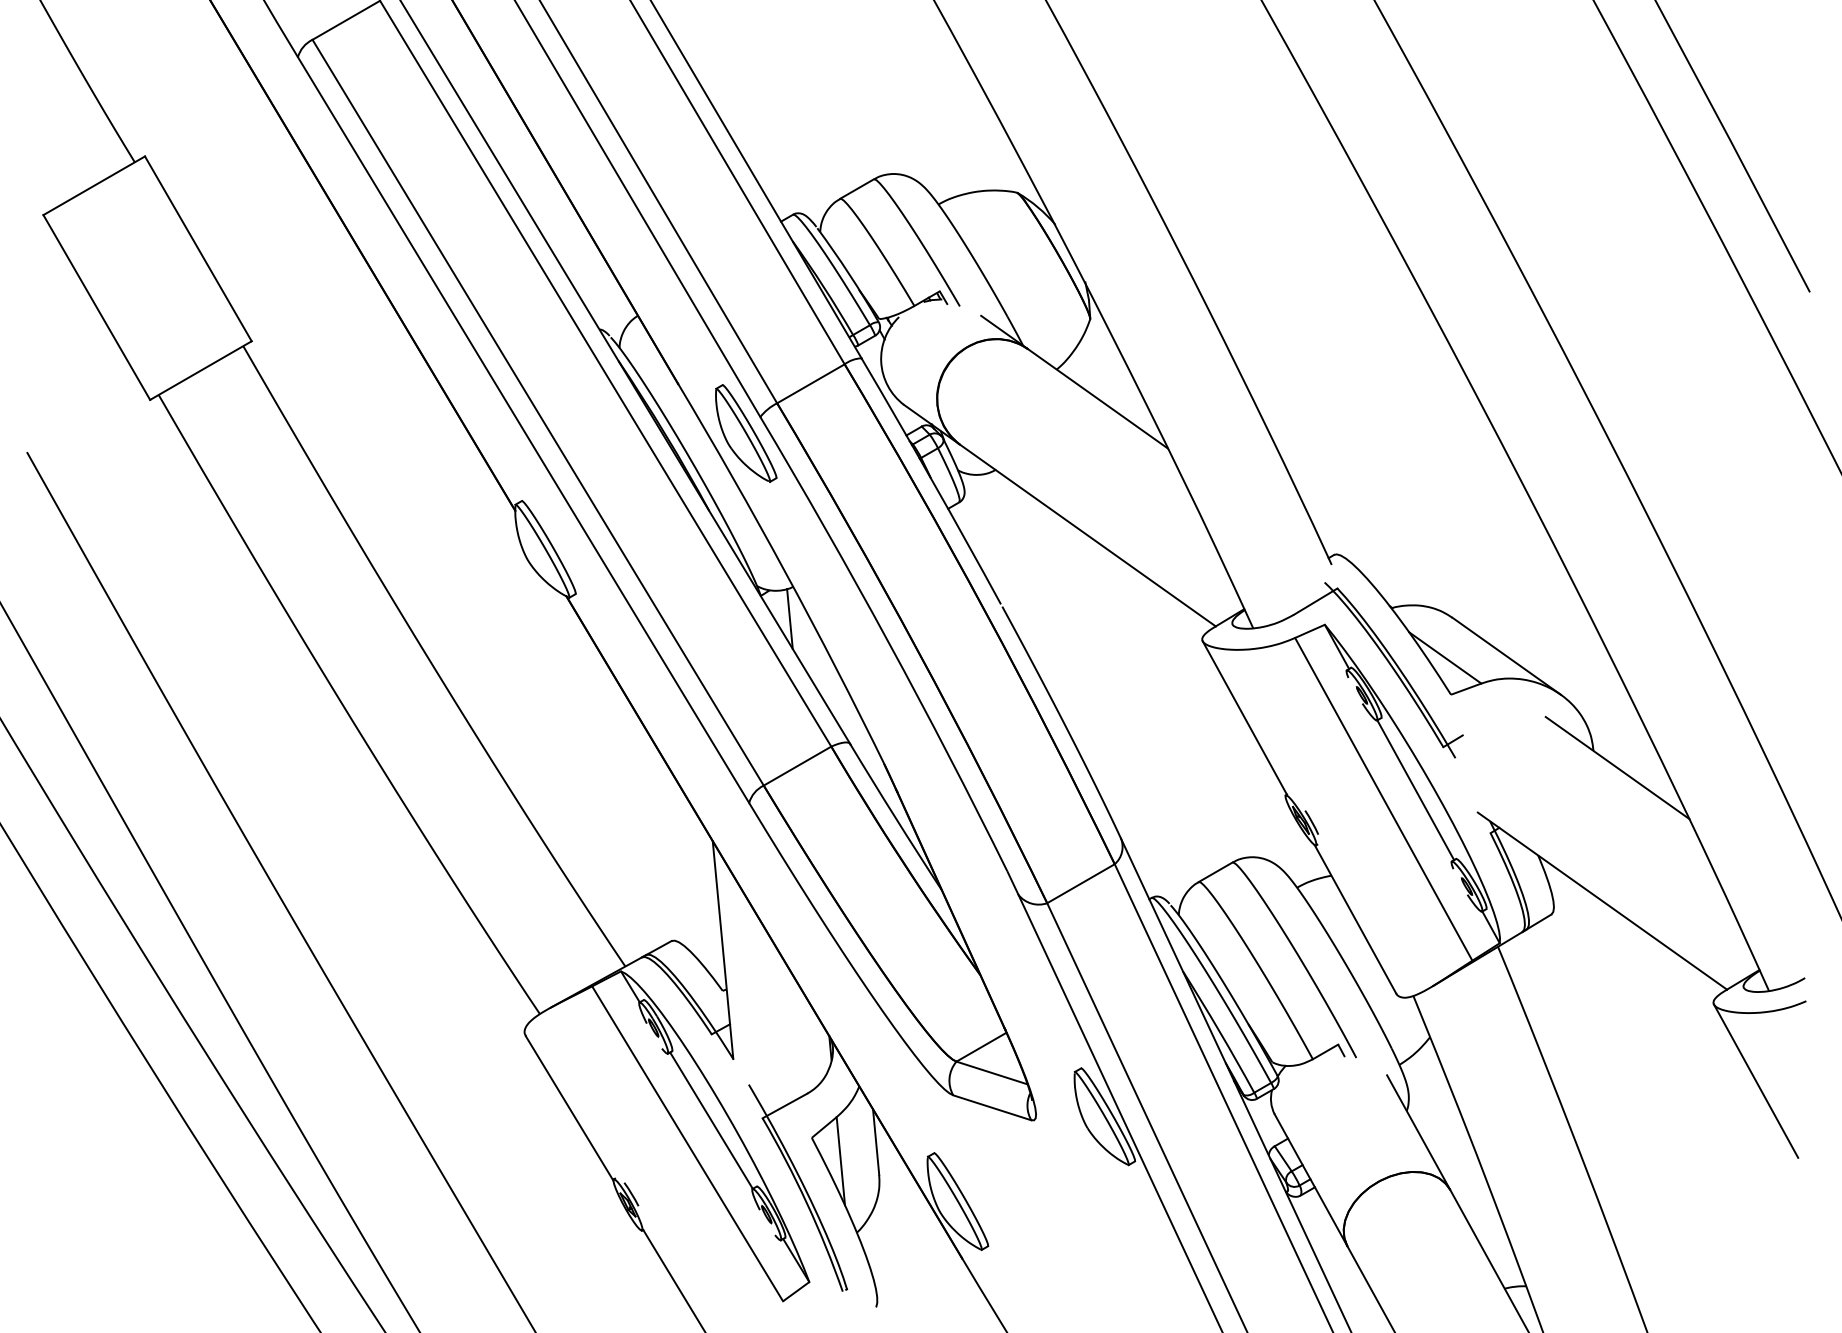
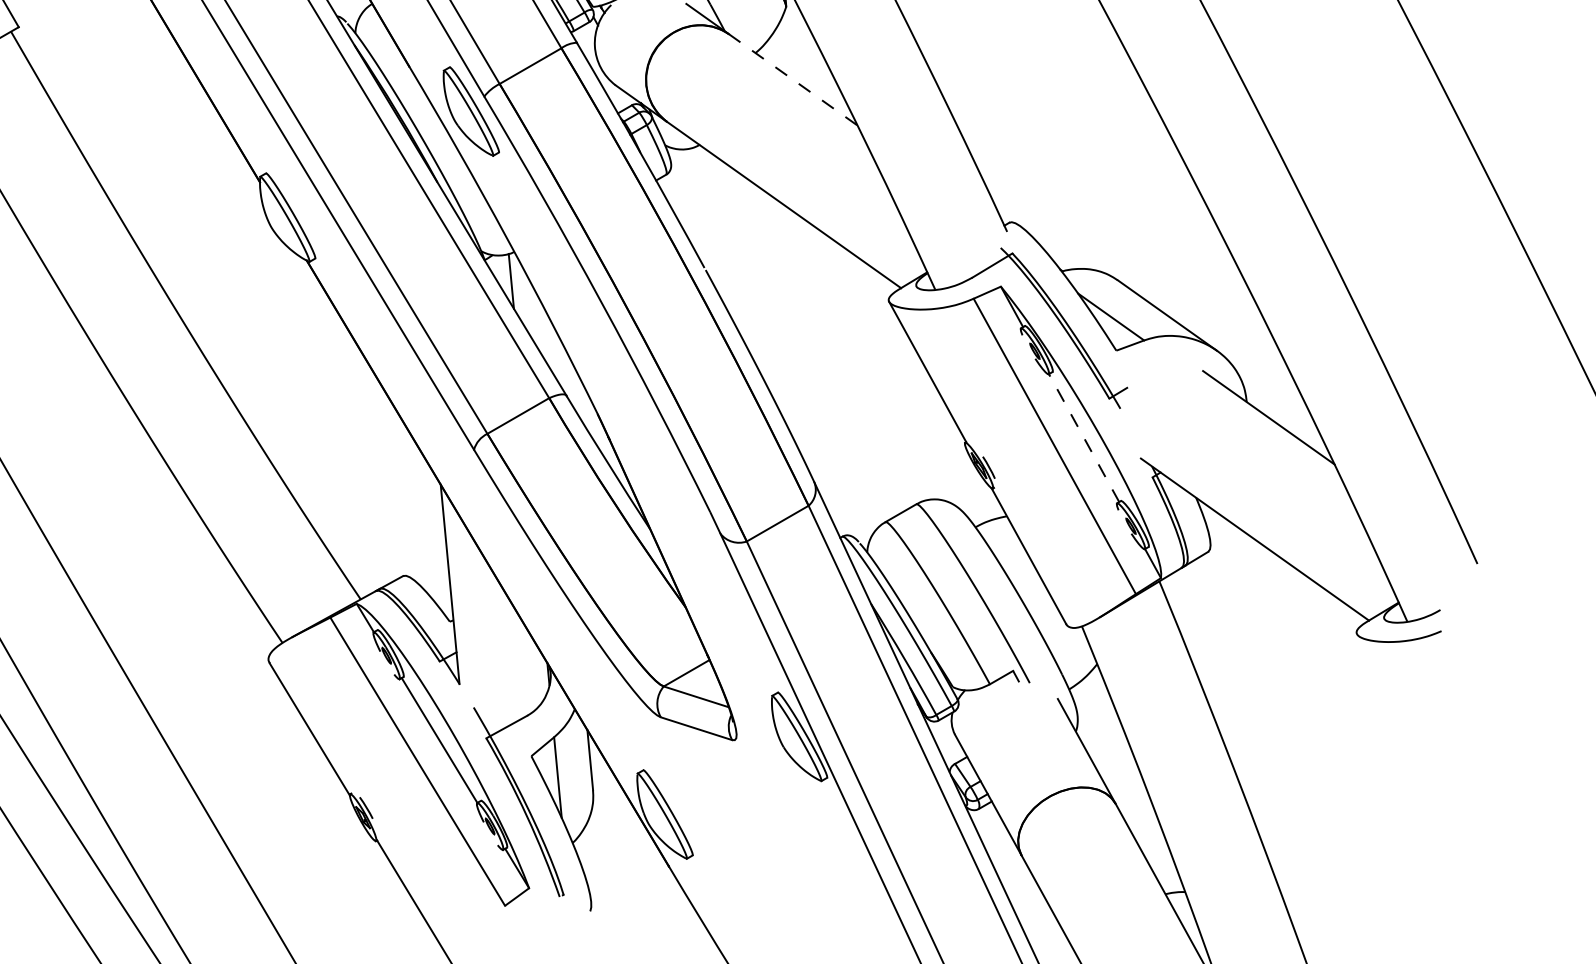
line: (1097, 398) -> (792, 79), solid -> dashed
line: (1415, 790) -> (1083, 438), solid -> dashed
line: (1755, 1080) -> (1395, 703), removed

